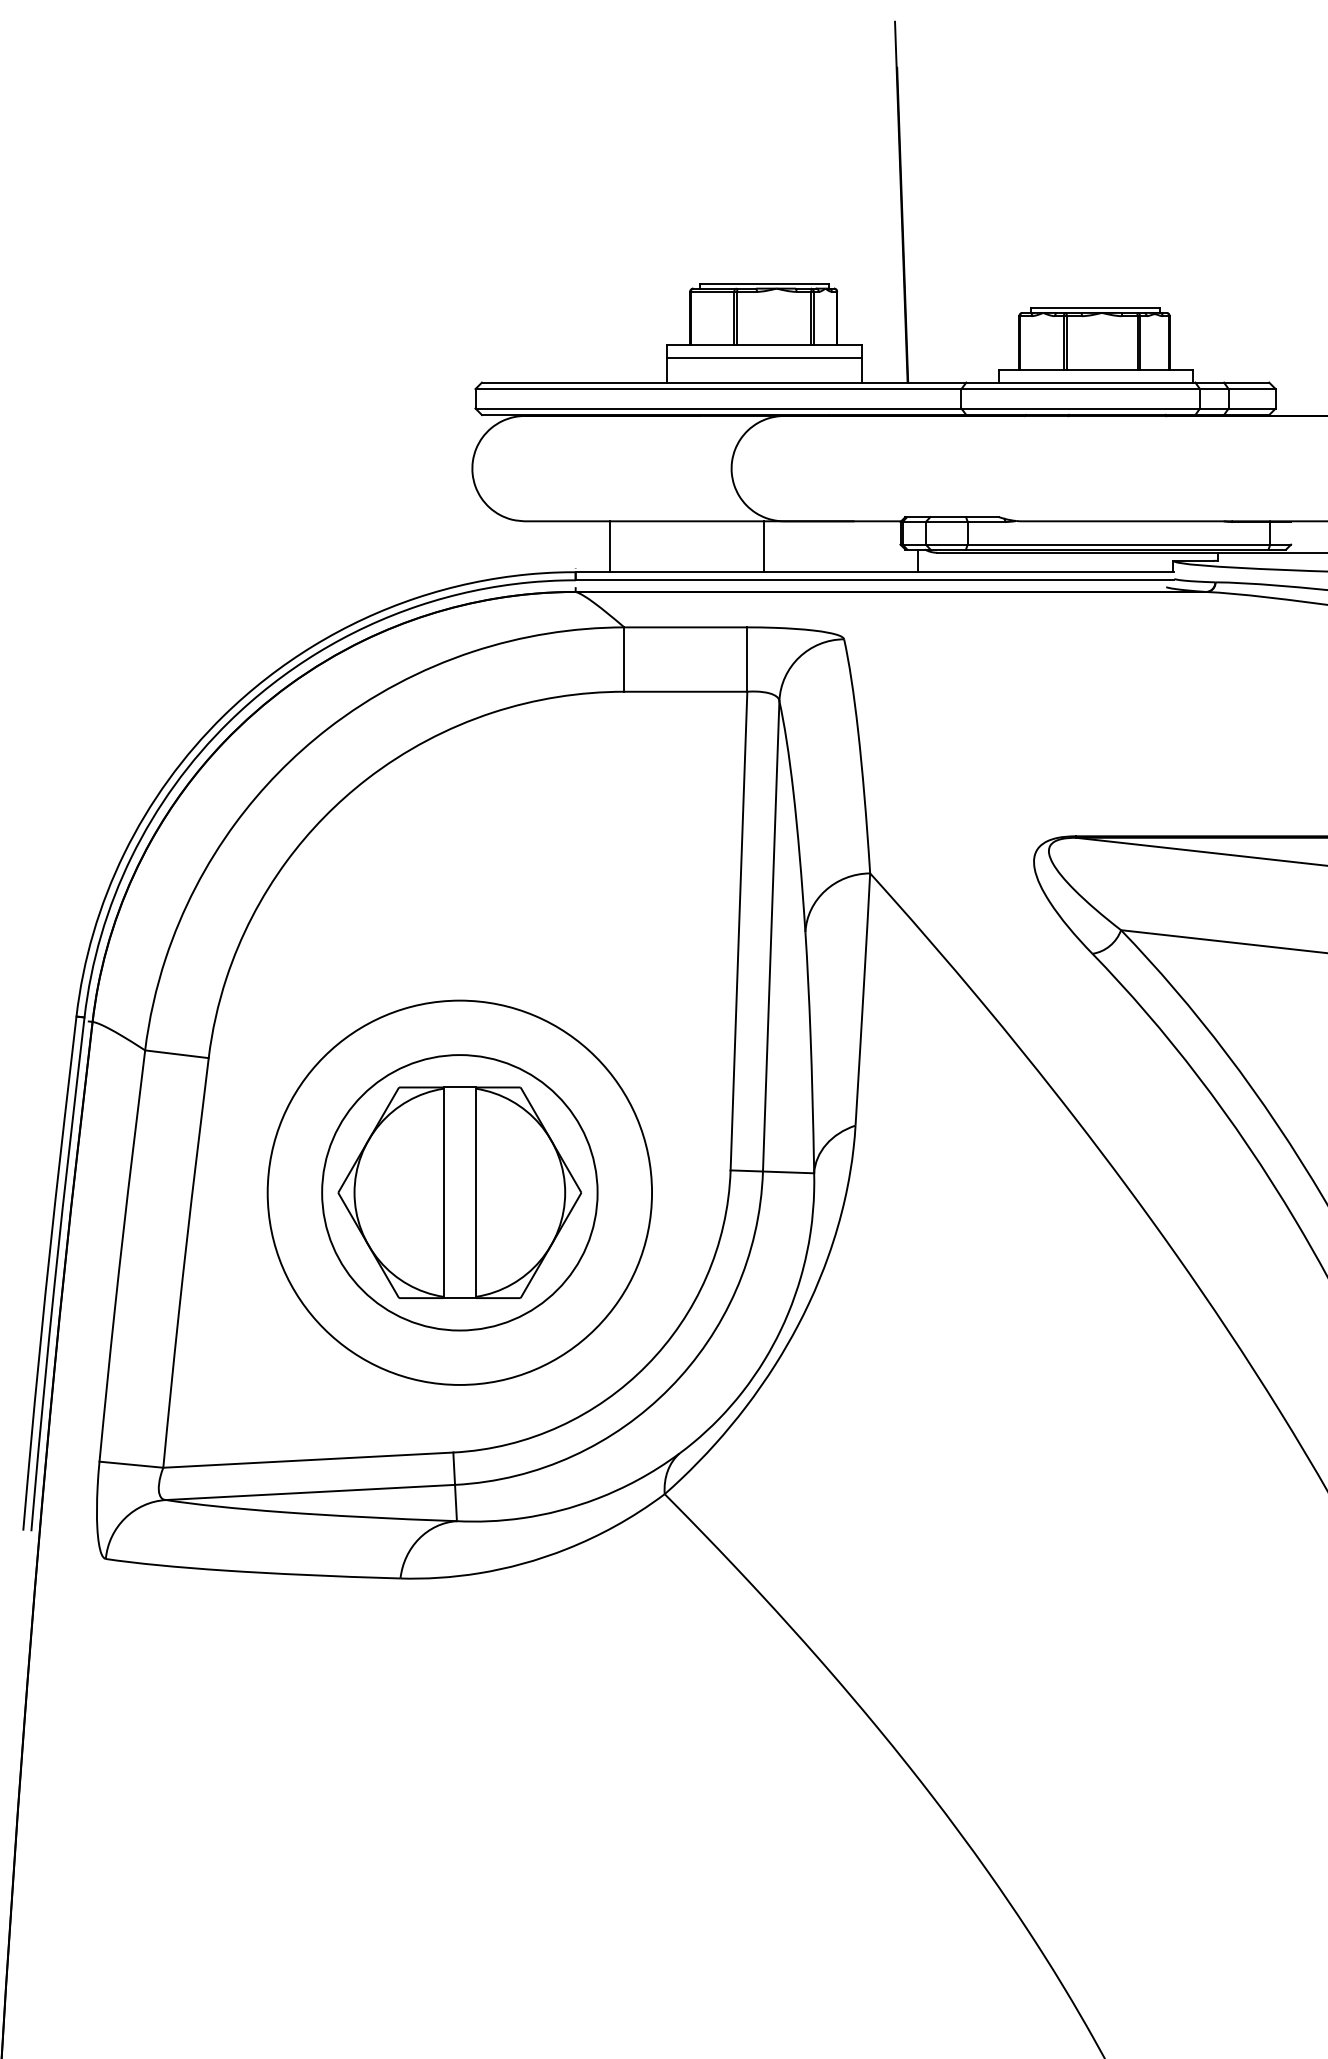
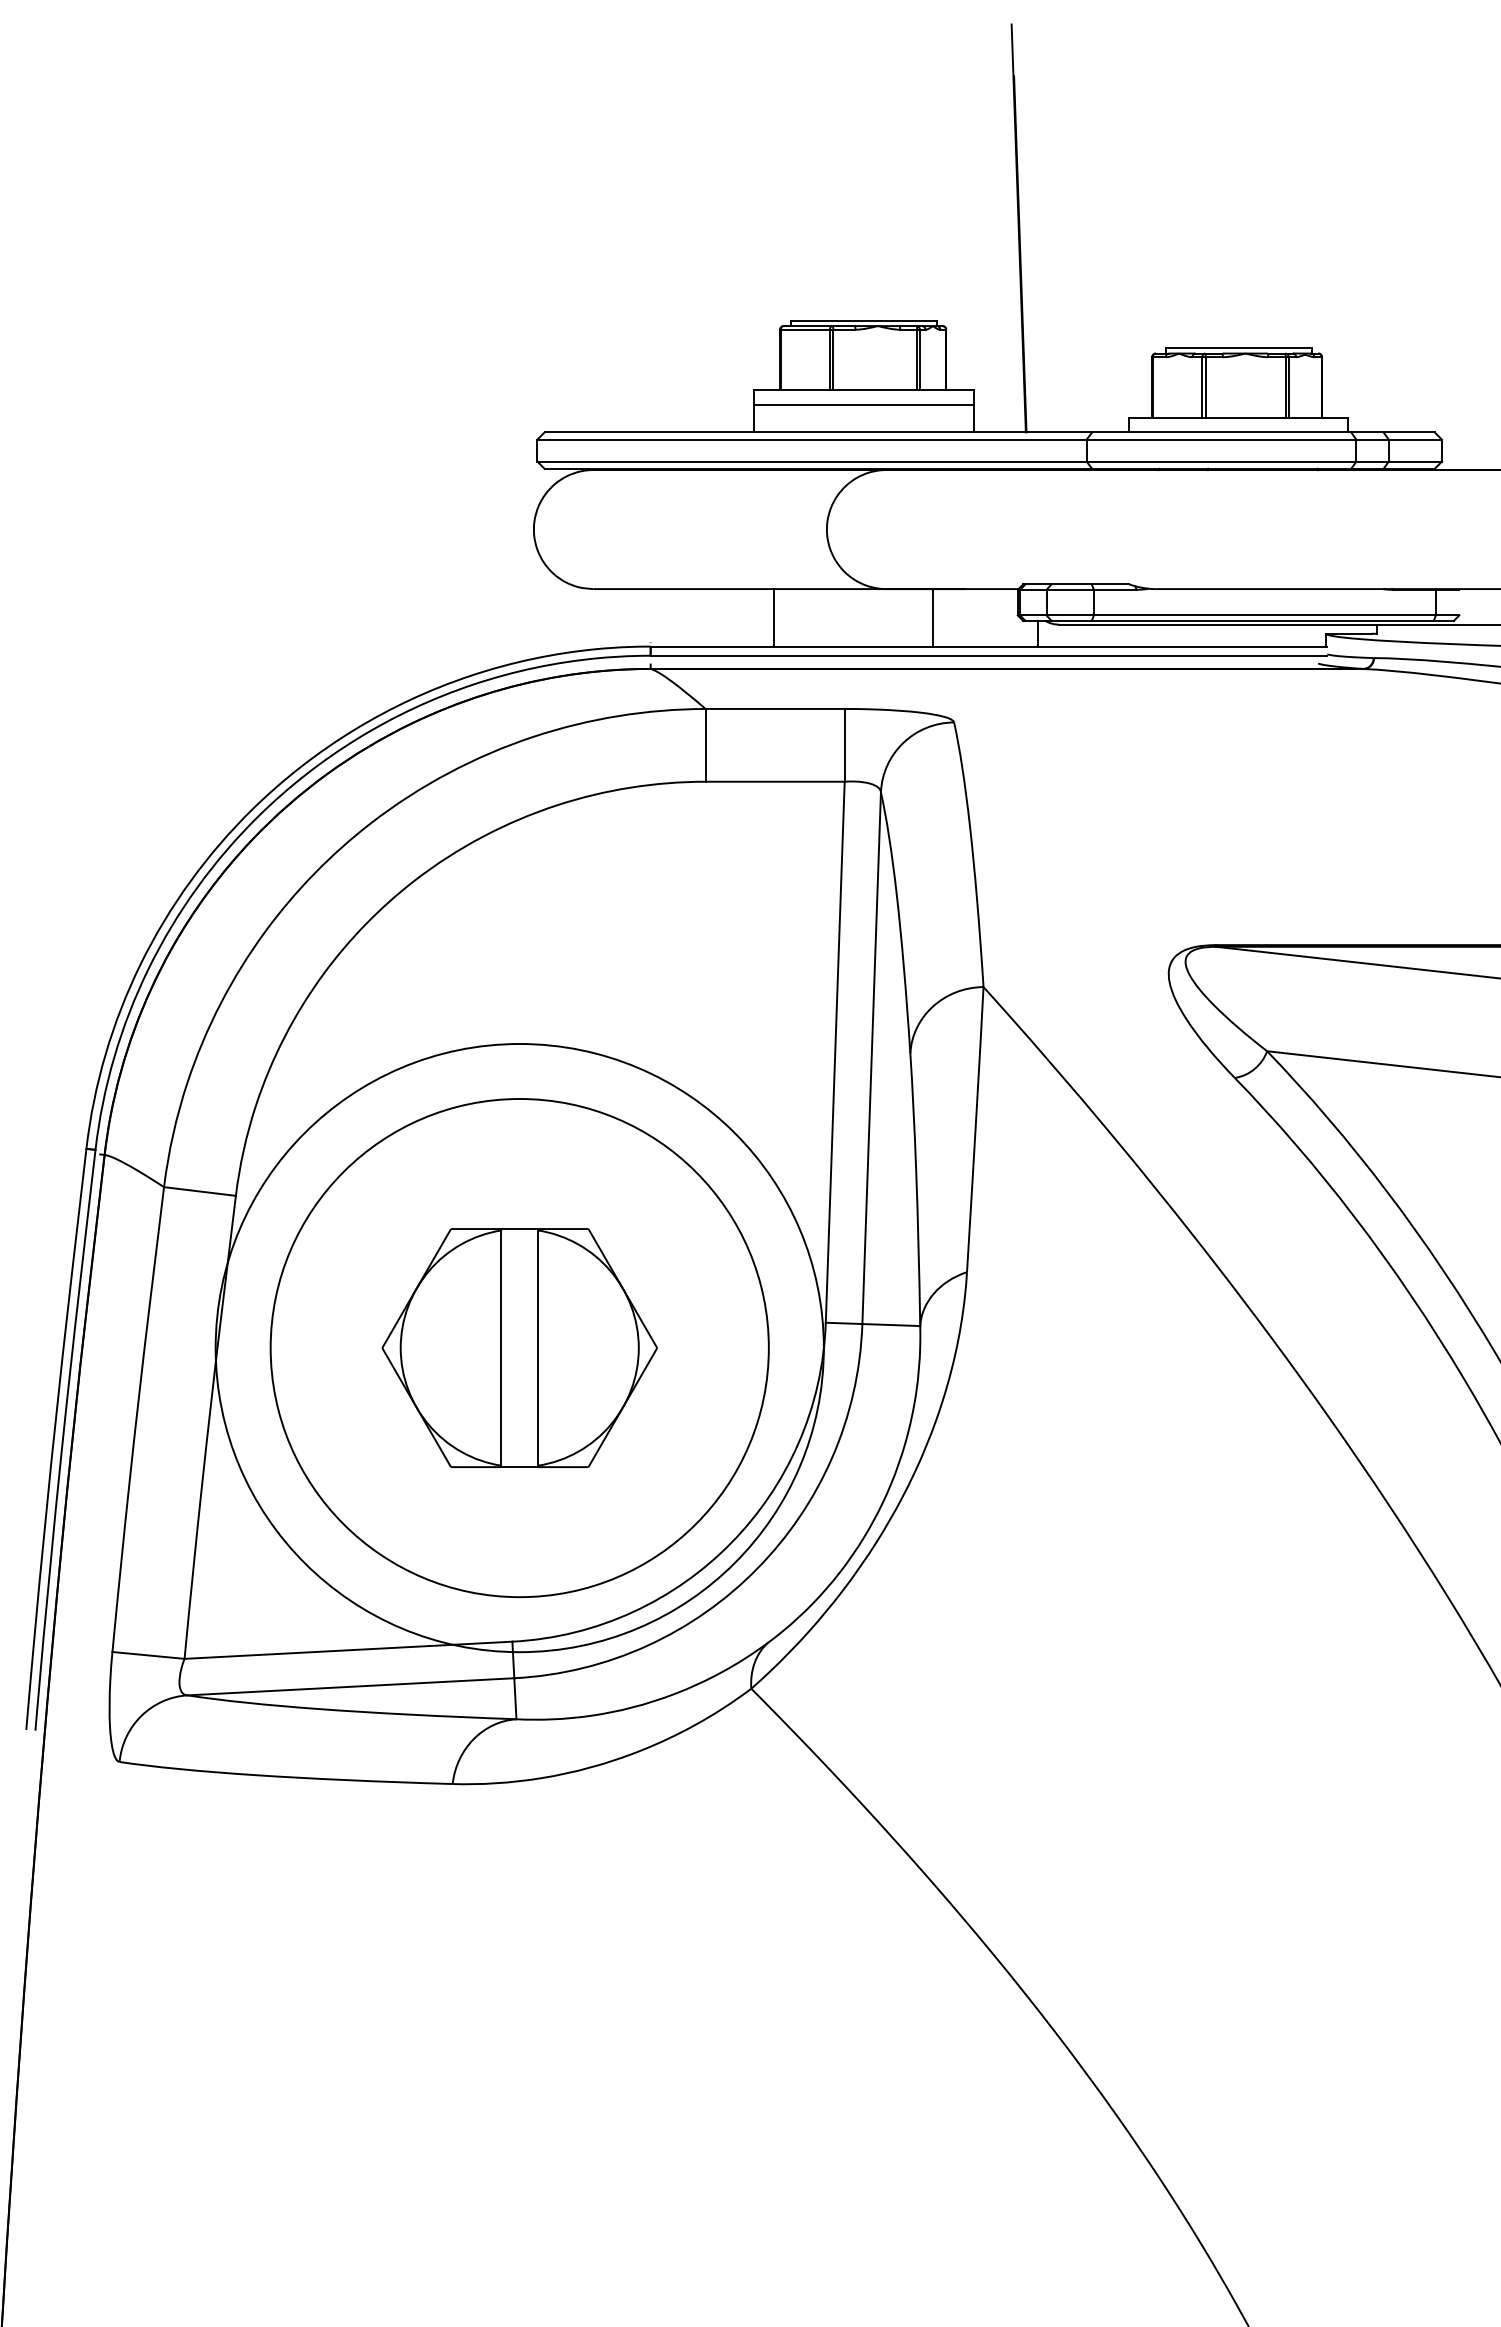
line: (610, 546) -> (773, 617), moved
line: (763, 546) -> (932, 617), moved
circle: (459, 1192) -> (519, 1347), size x1.4
circle: (459, 1192) -> (519, 1347), size x1.6

